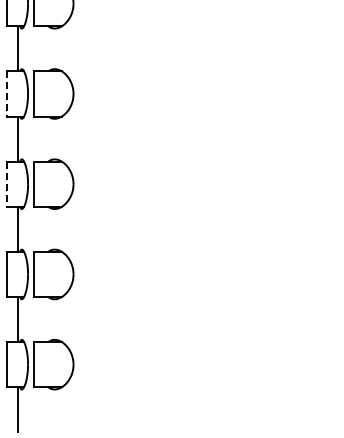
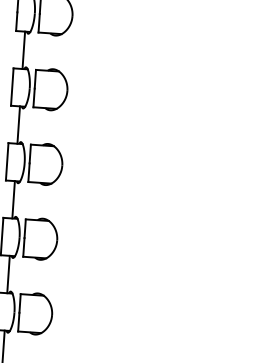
line: (6, 93) -> (11, 86), dashed -> solid
line: (6, 184) -> (6, 162), dashed -> solid

